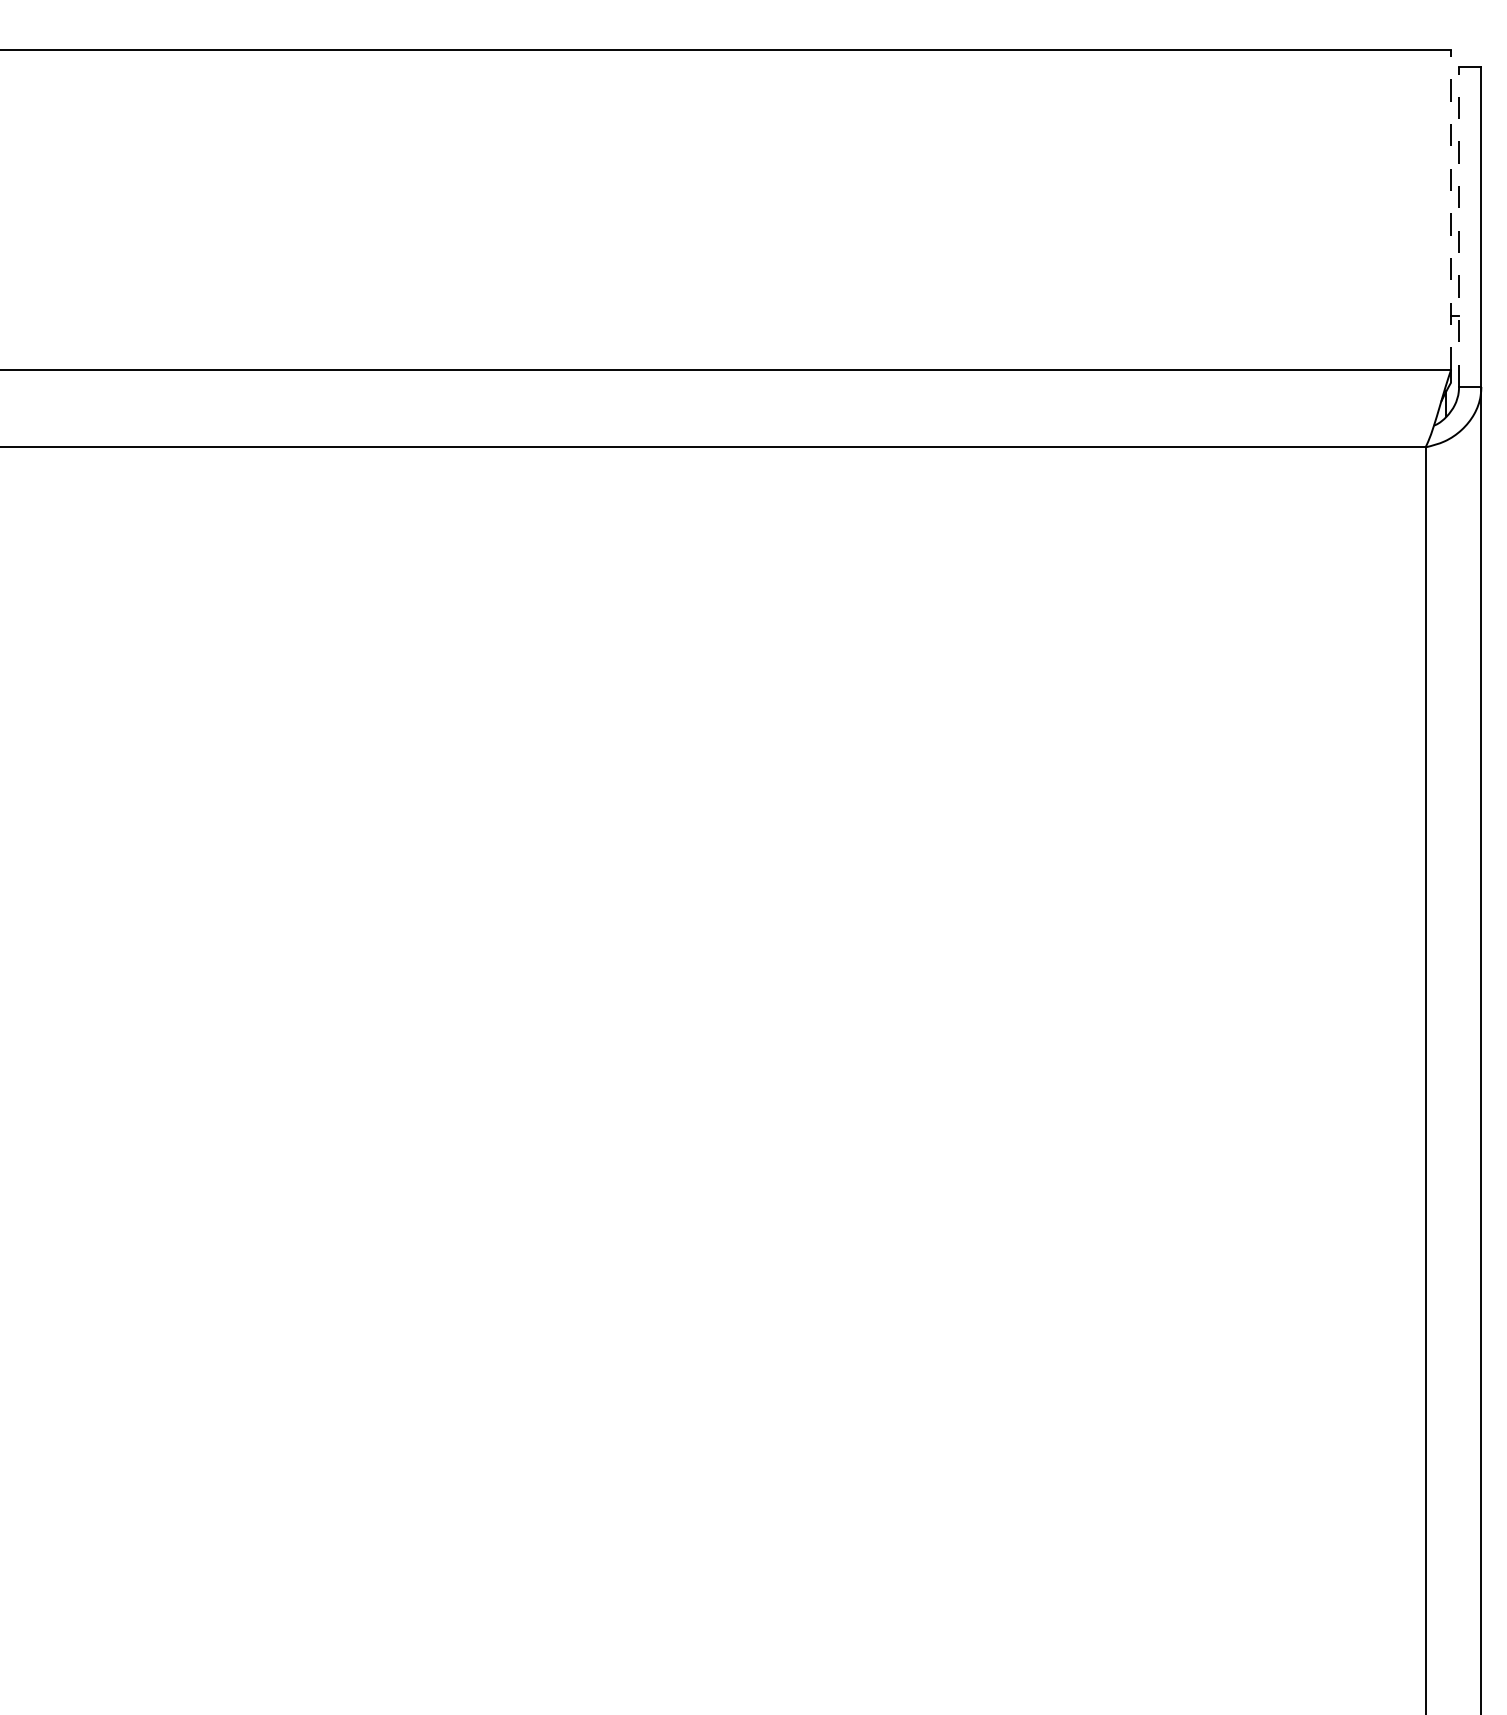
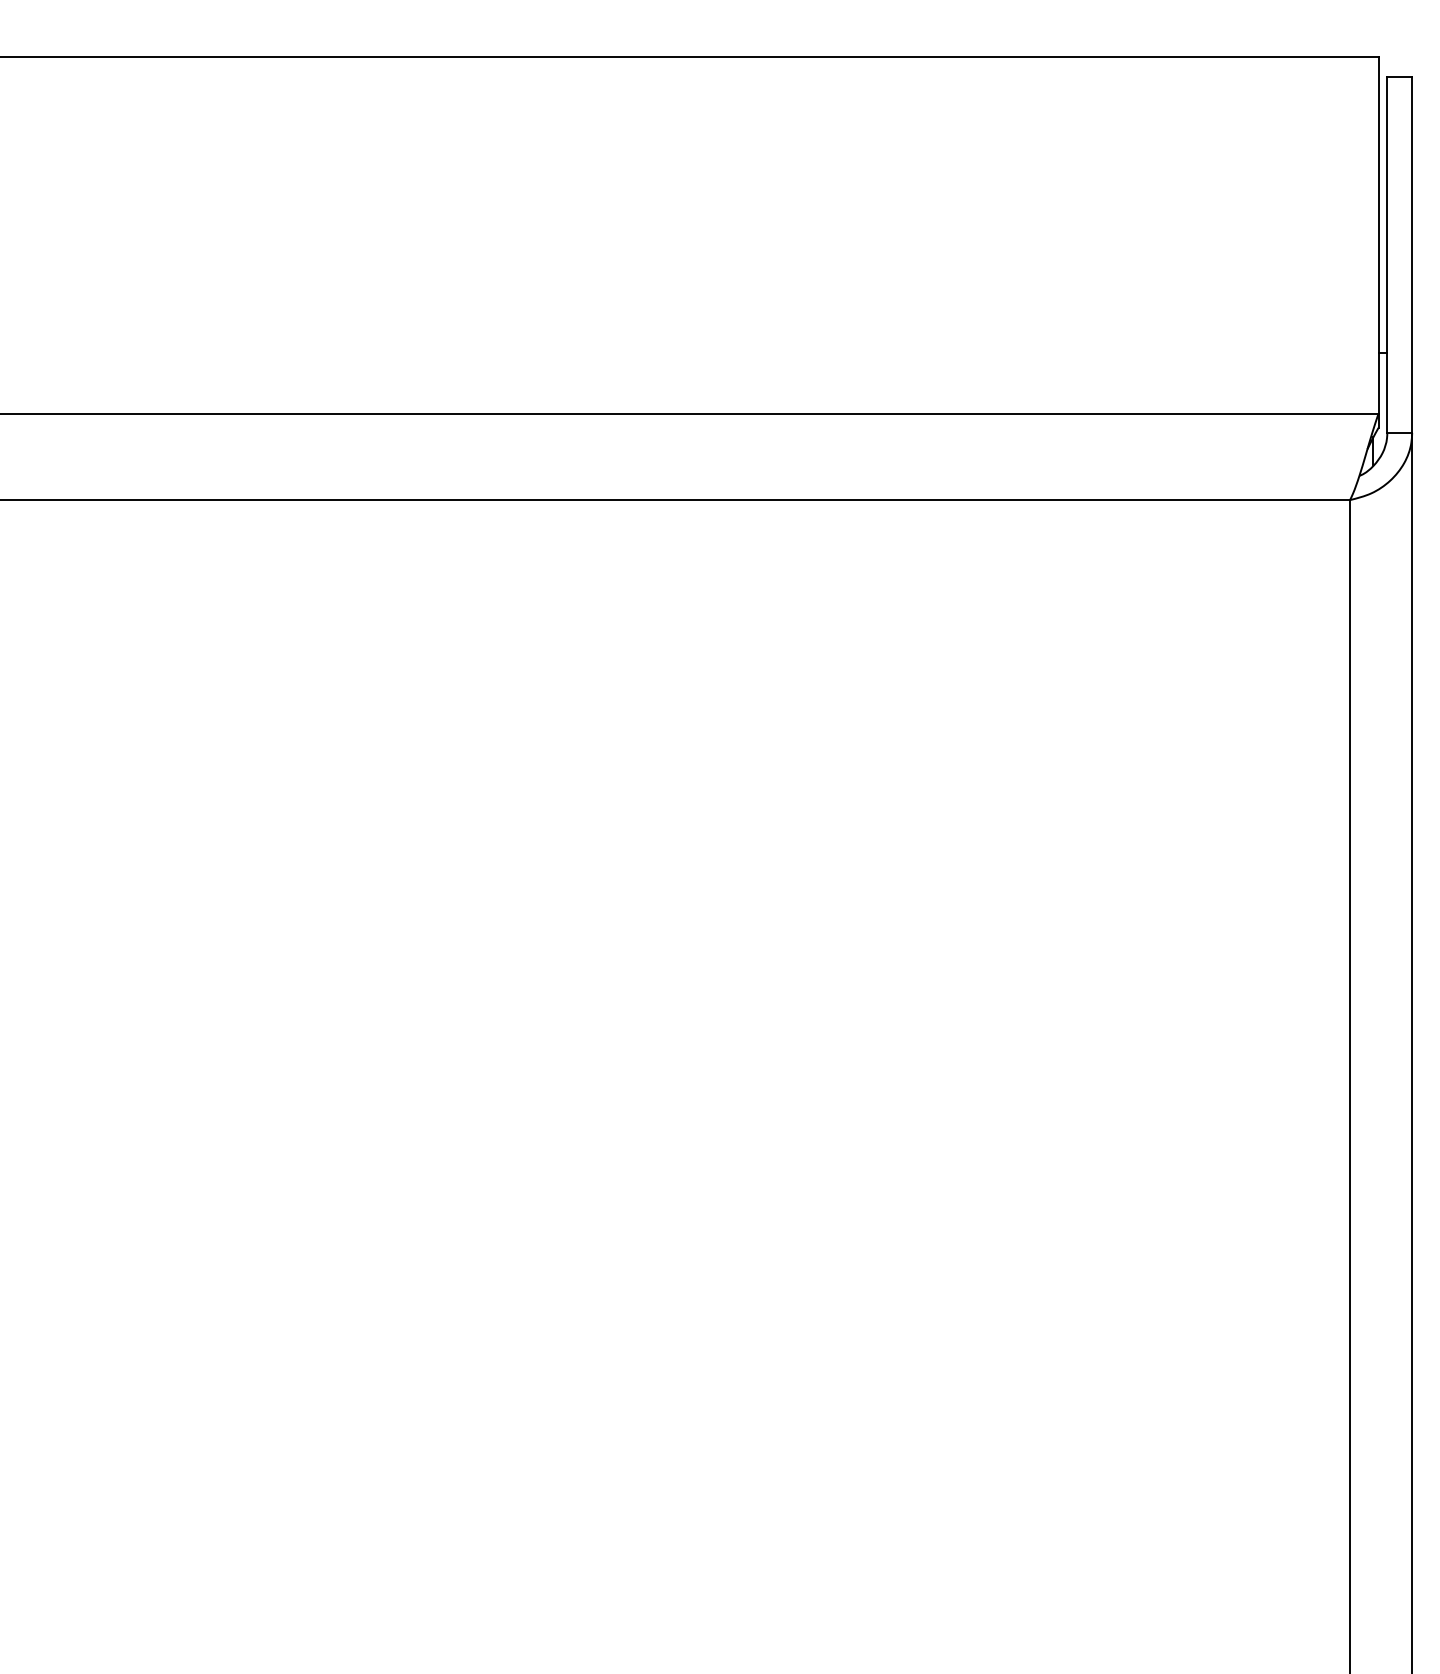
line: (1451, 209) -> (1378, 235), dashed -> solid
line: (1459, 227) -> (1387, 255), dashed -> solid

